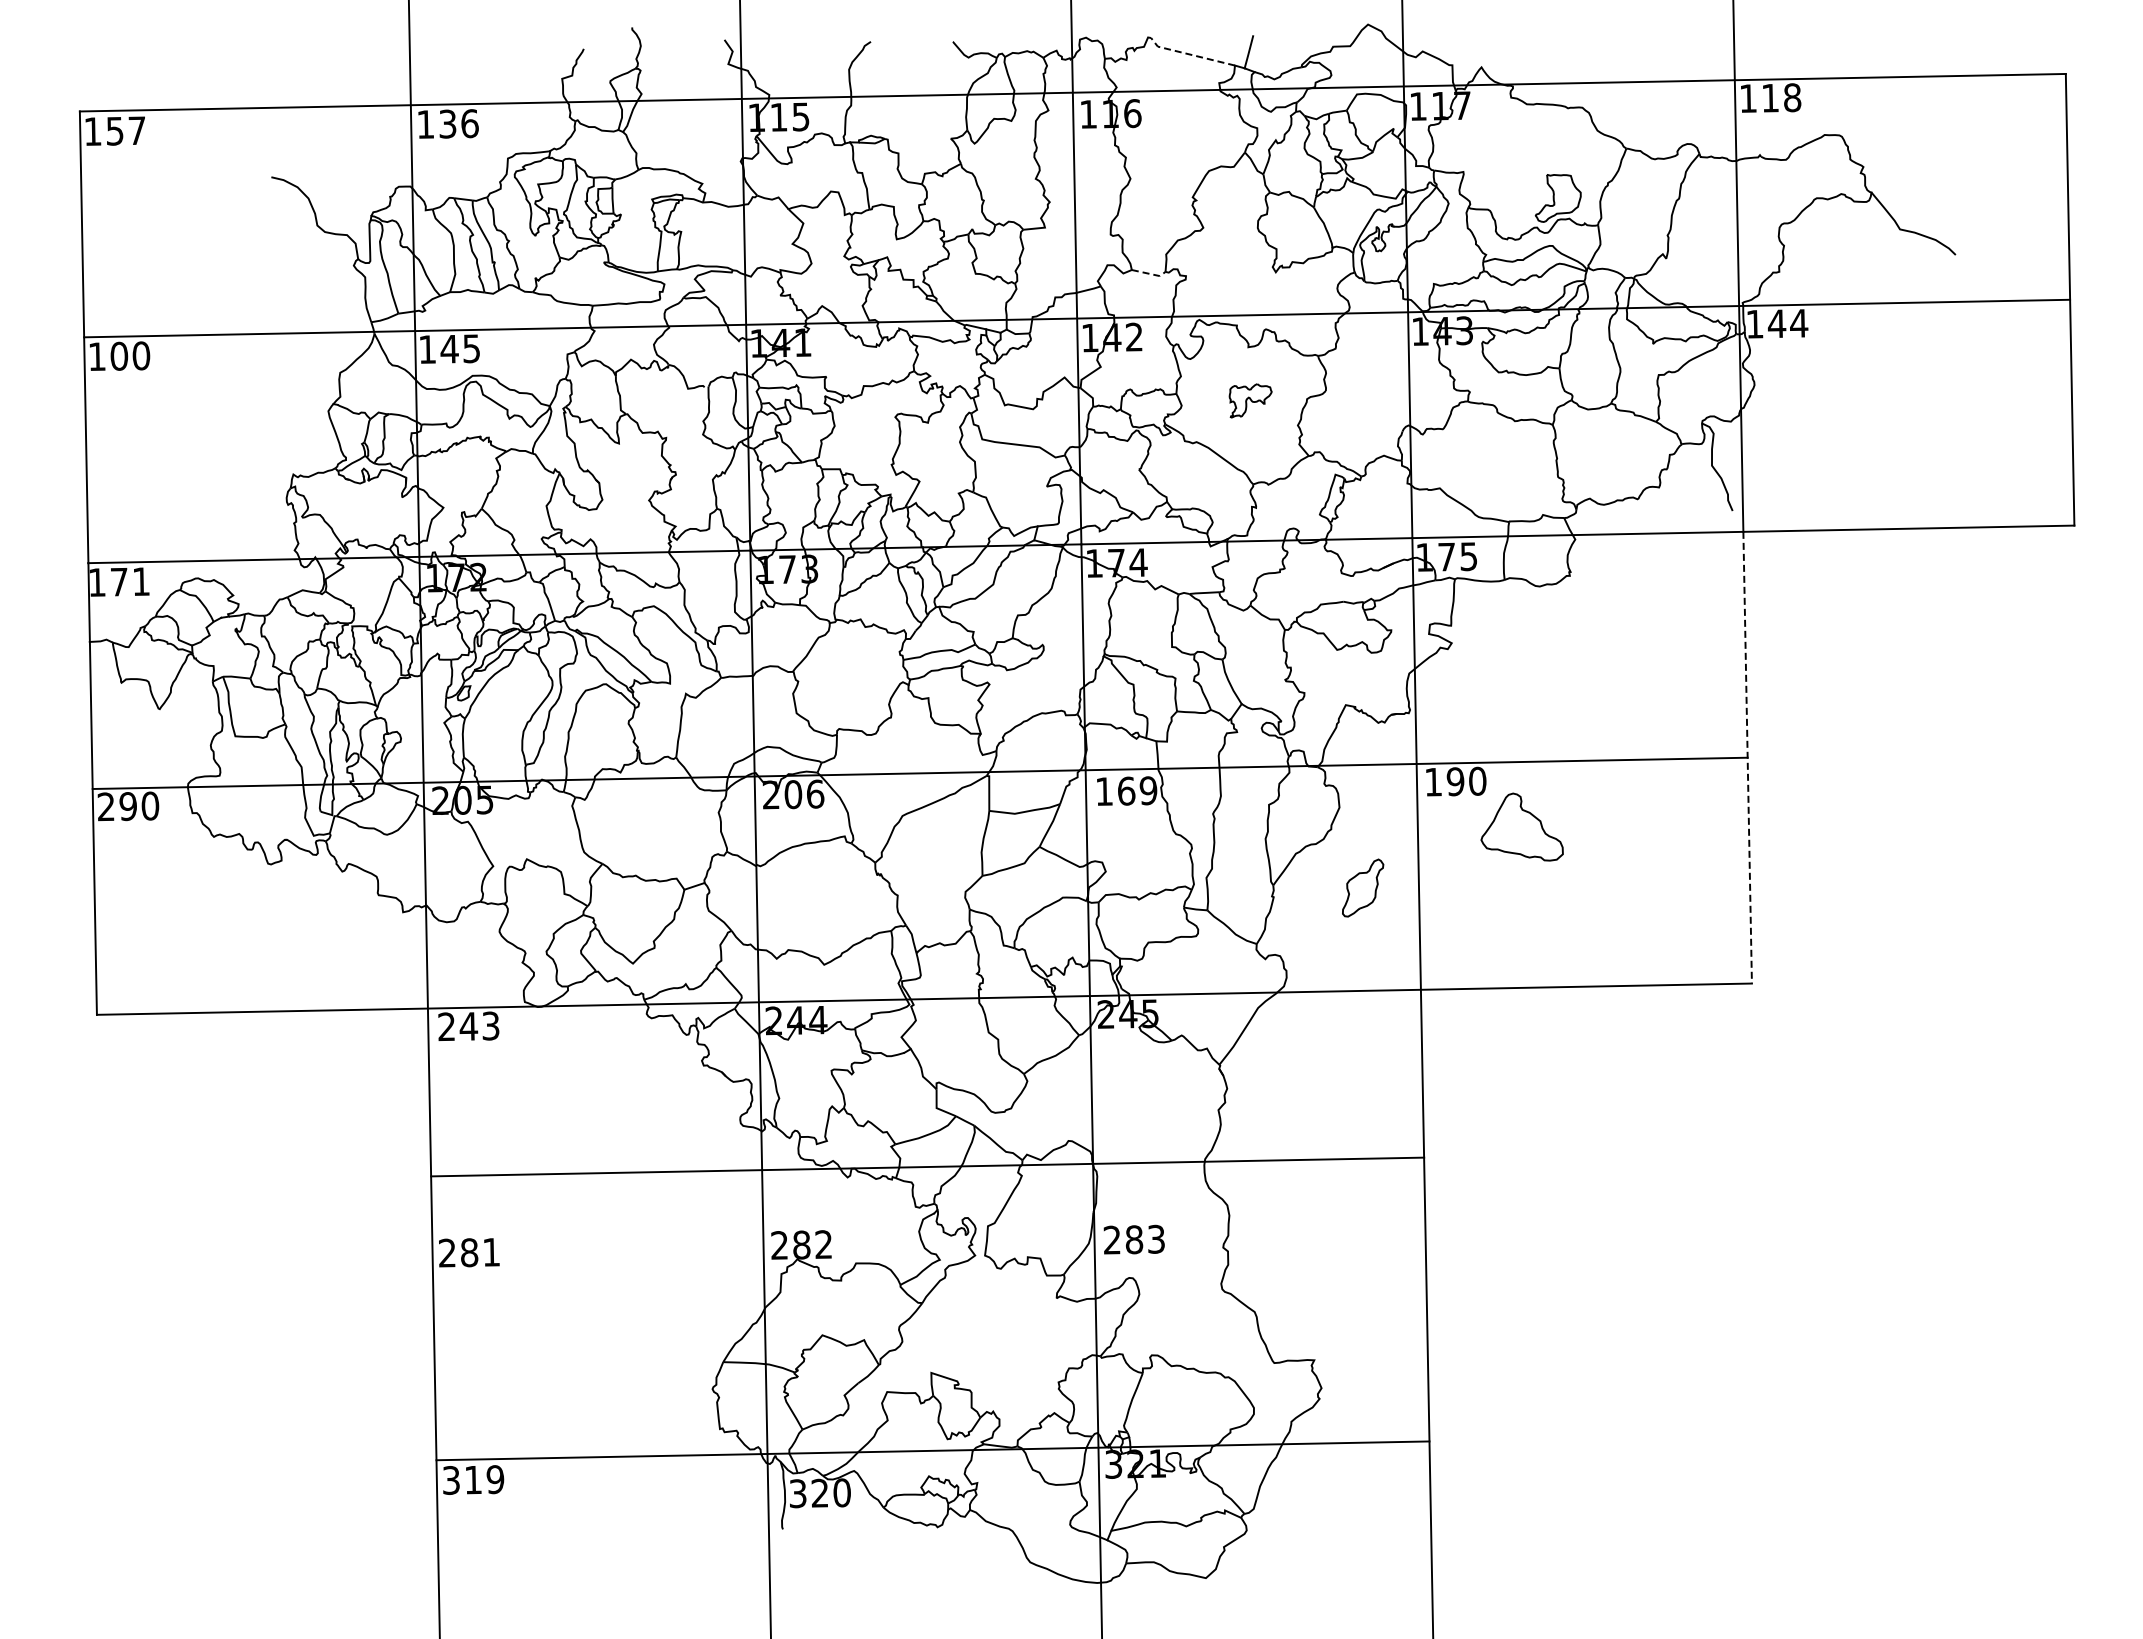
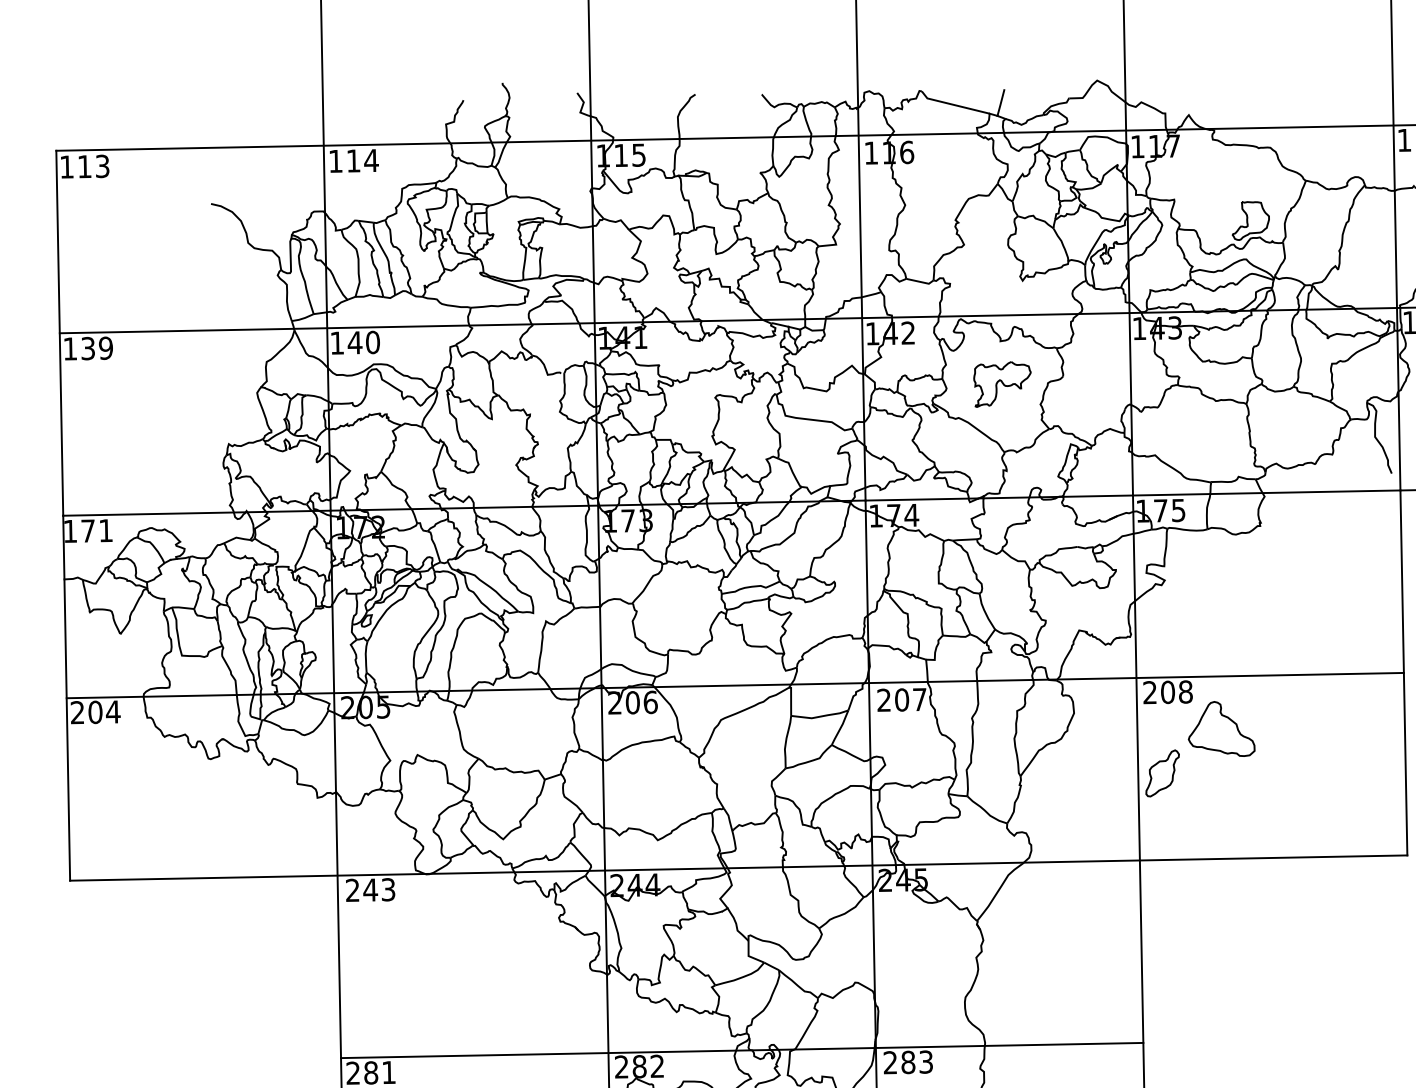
line: (1189, 54) -> (952, 104), dashed -> solid
text: (459, 123) -> (363, 160), 136 -> 114
text: (126, 130) -> (94, 166), 157 -> 113
line: (1150, 274) -> (921, 282), dashed -> solid
text: (471, 348) -> (372, 342), 145 -> 140
text: (130, 355) -> (97, 347), 100 -> 139
part: (1250, 400) -> (1002, 384), size x1.67
line: (1747, 757) -> (1403, 672), dashed -> solid
text: (1455, 781) -> (1167, 692), 190 -> 208
text: (1126, 790) -> (902, 699), 169 -> 207
text: (139, 806) -> (104, 712), 290 -> 204
part: (1363, 887) -> (1162, 772), moved
line: (927, 1166) -> (742, 1050), moved

